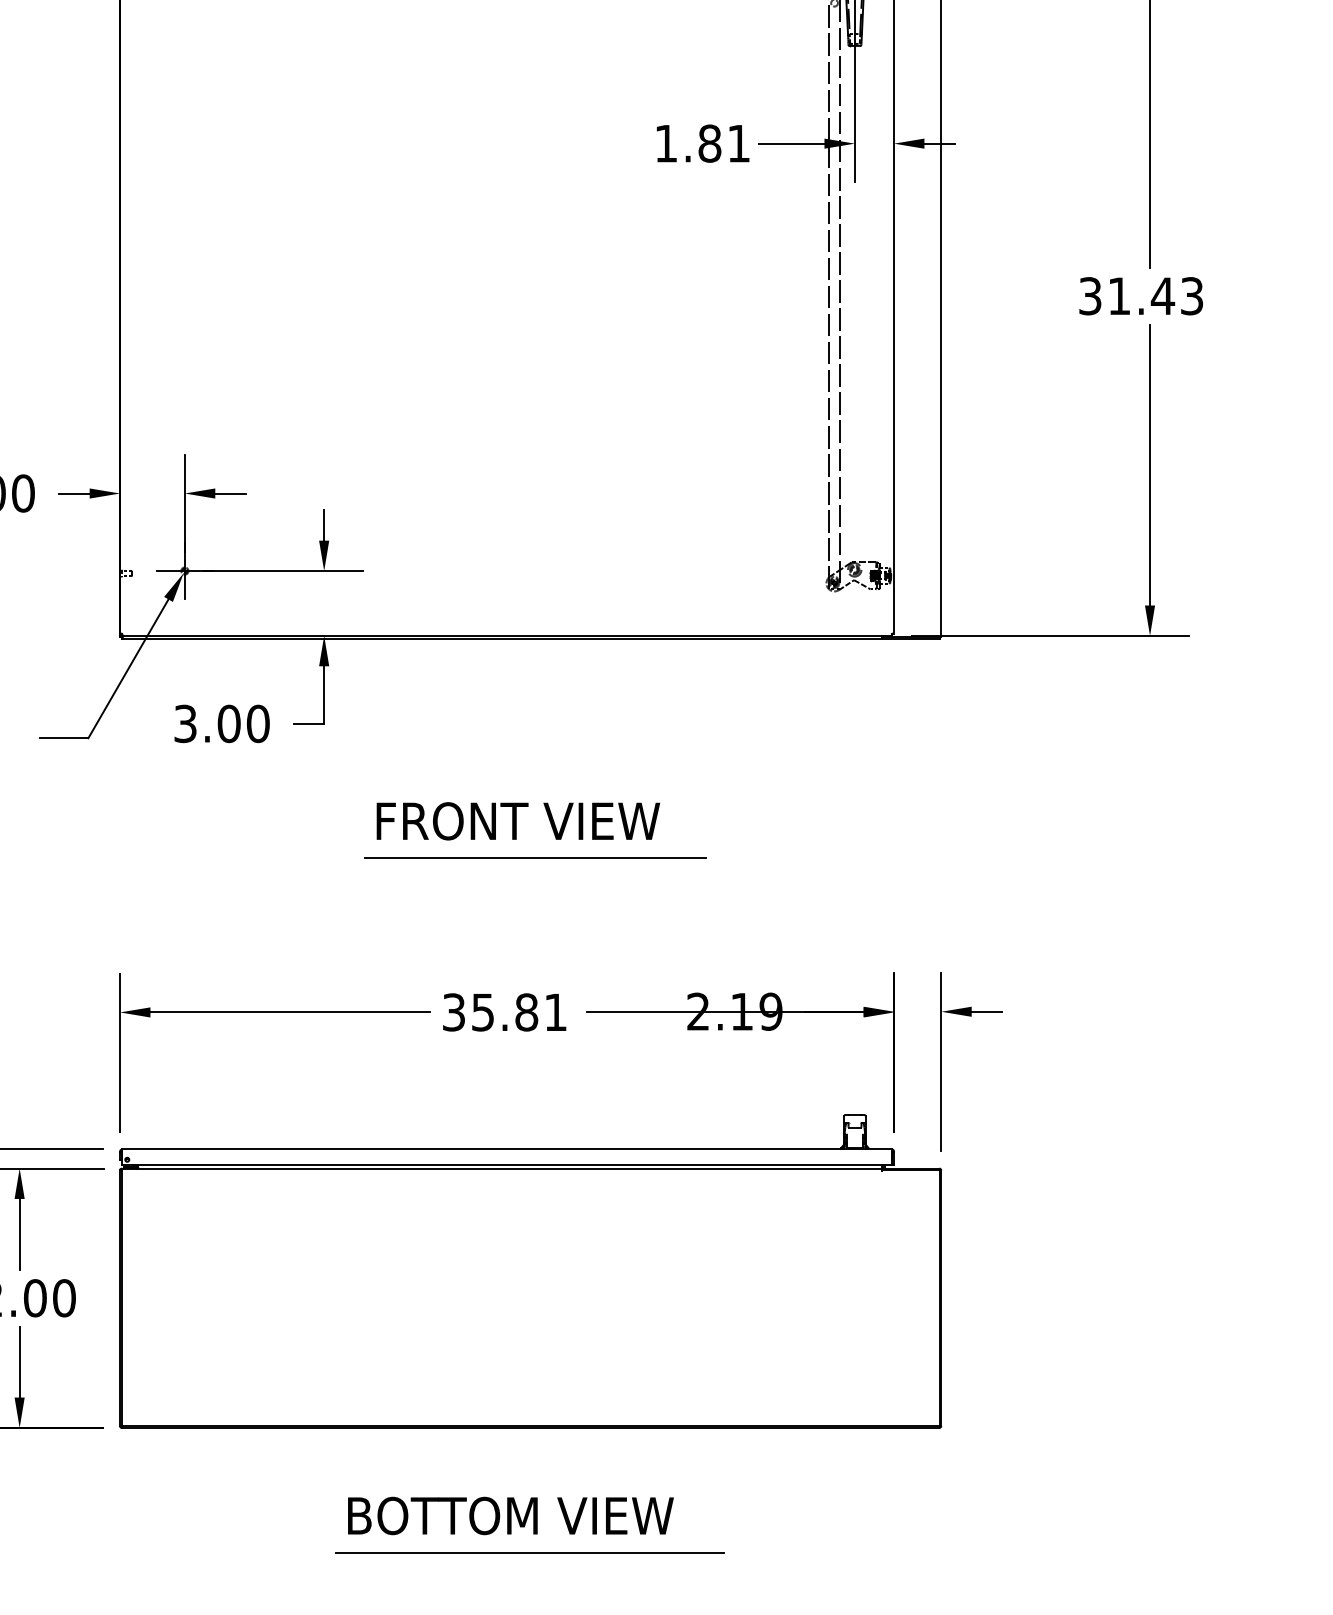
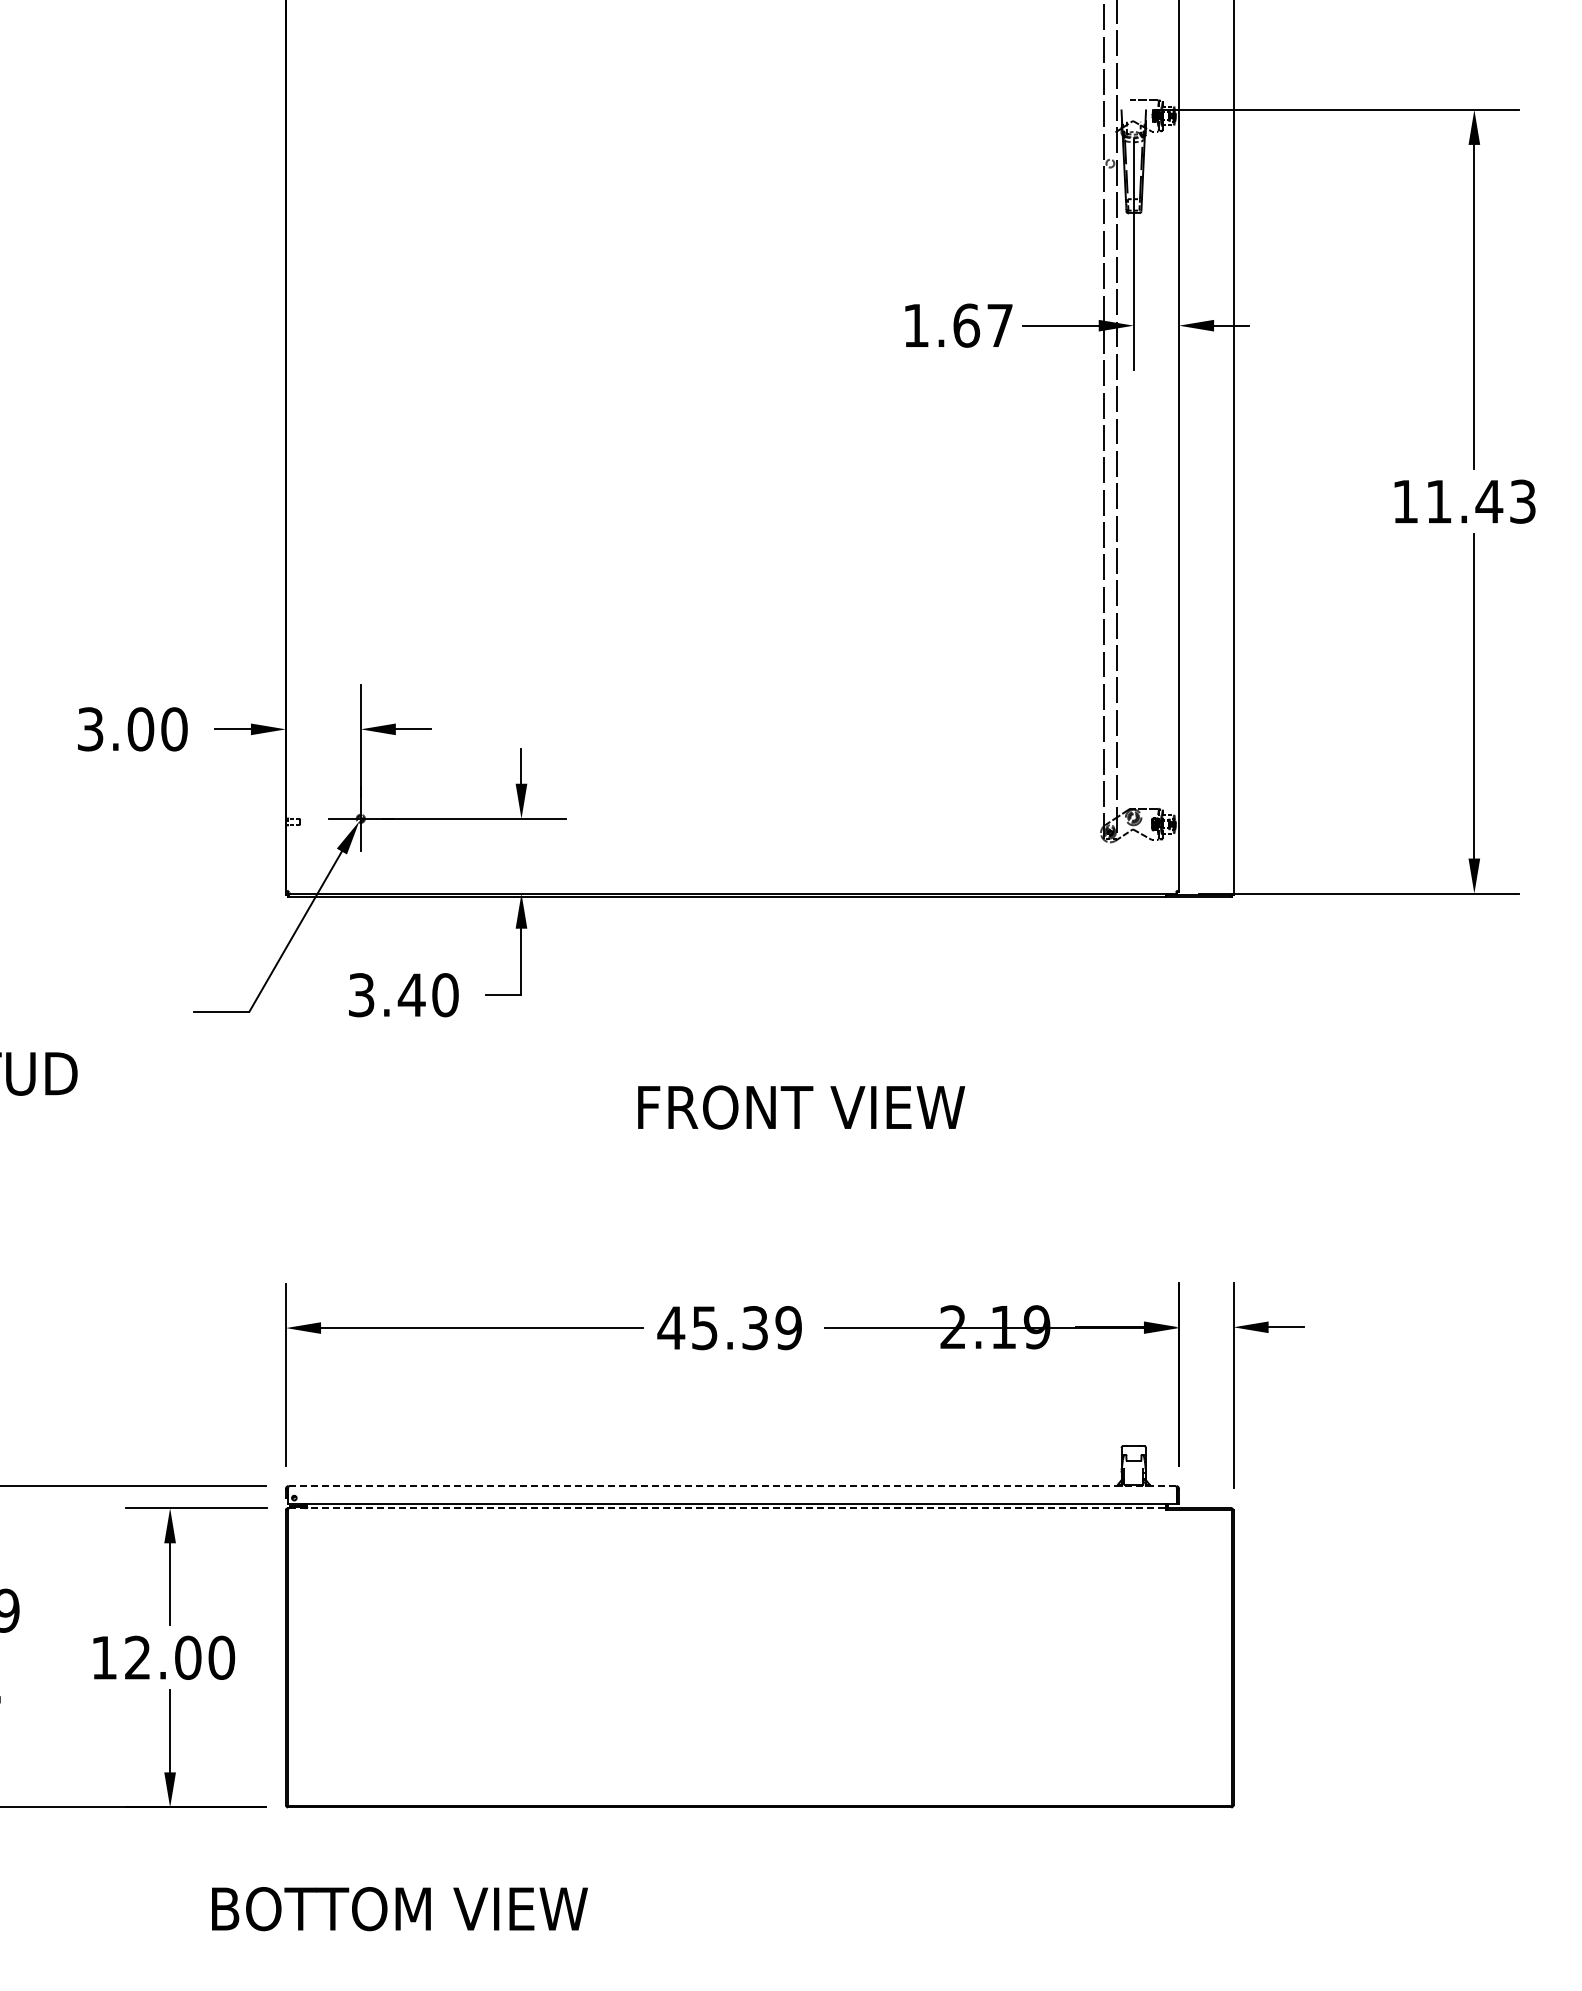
text: (723, 143) -> (982, 325), 1.81 -> 1.67
text: (1090, 296) -> (1405, 501), 31.43 -> 11.43
text: (228, 724) -> (411, 995), 3.00 -> 3.40
text: (518, 821) -> (801, 1107), moved
line: (535, 858) -> (765, 1150), removed
text: (504, 1012) -> (729, 1328), 35.81 -> 45.39
line: (507, 1149) -> (732, 1486), solid -> dashed
line: (502, 1168) -> (727, 1508), solid -> dashed
text: (510, 1516) -> (399, 1909), moved
line: (530, 1552) -> (759, 1951), removed

